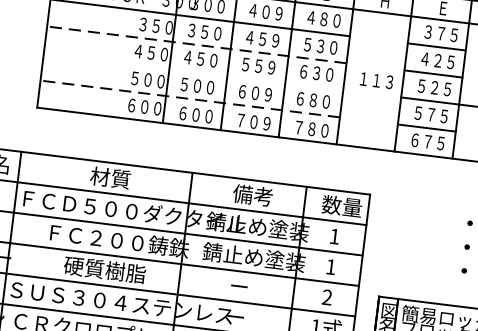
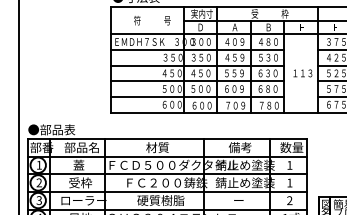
line: (196, 44) -> (197, 65), dashed -> solid
line: (193, 72) -> (197, 81), added
line: (190, 98) -> (197, 96), dashed -> solid

